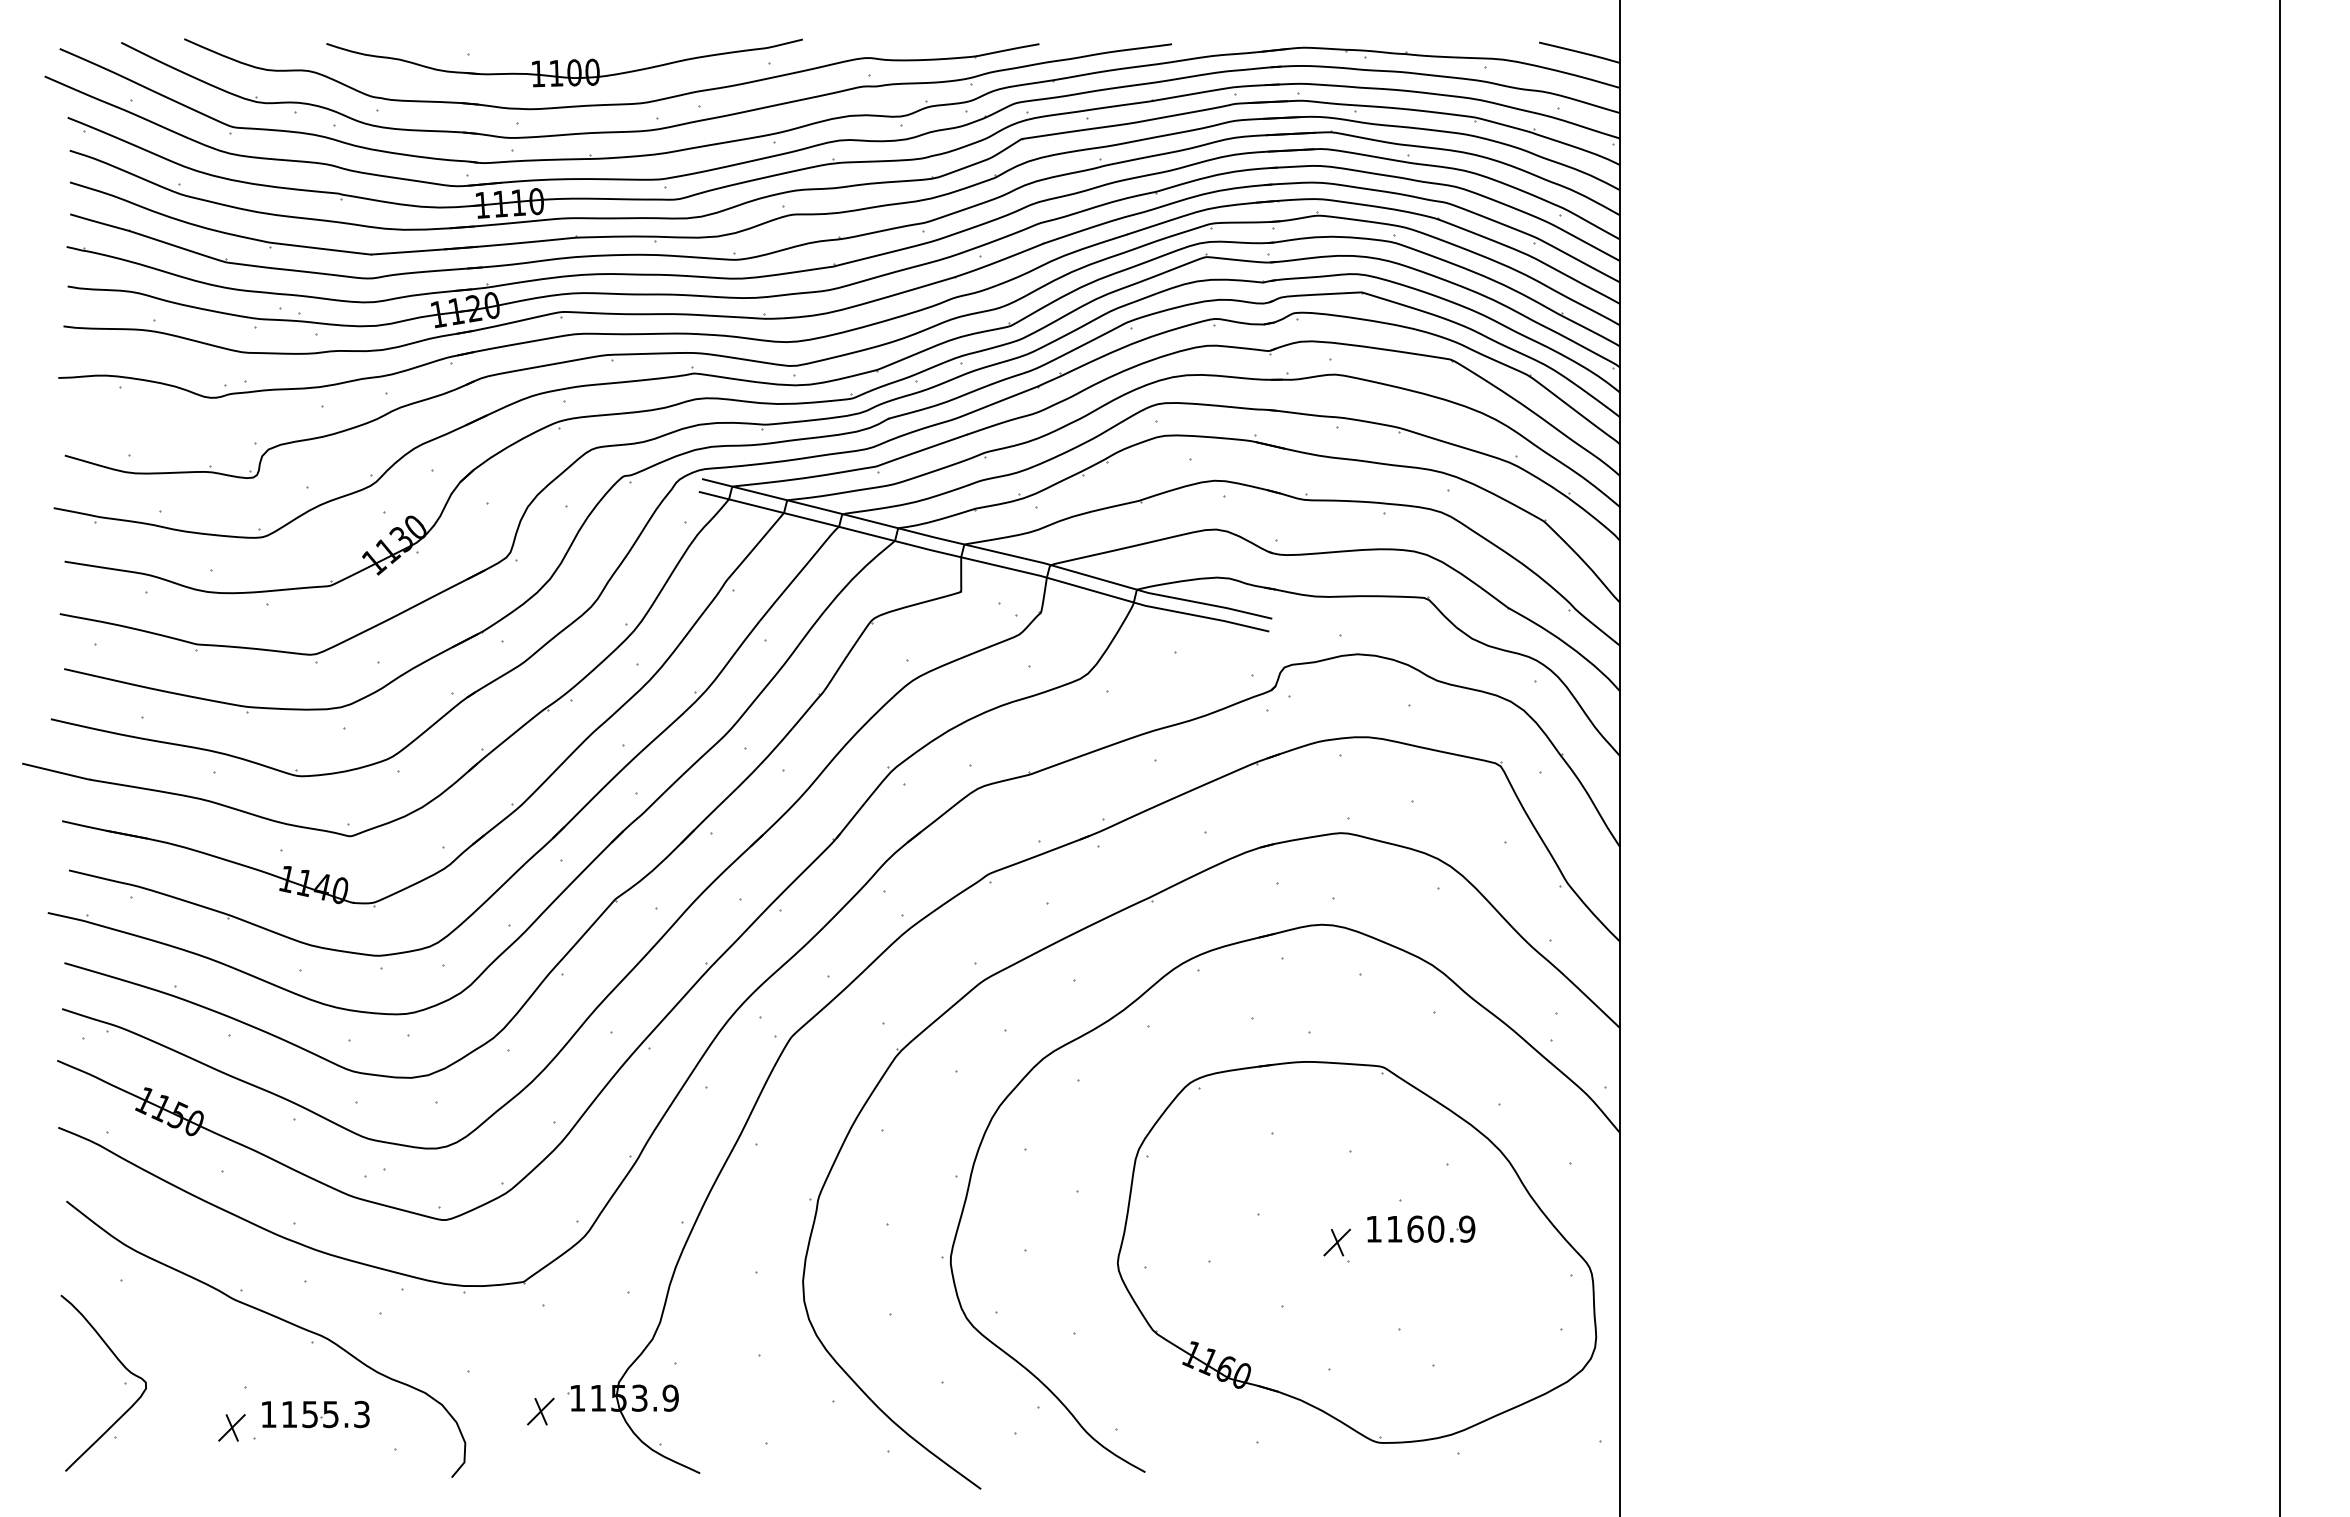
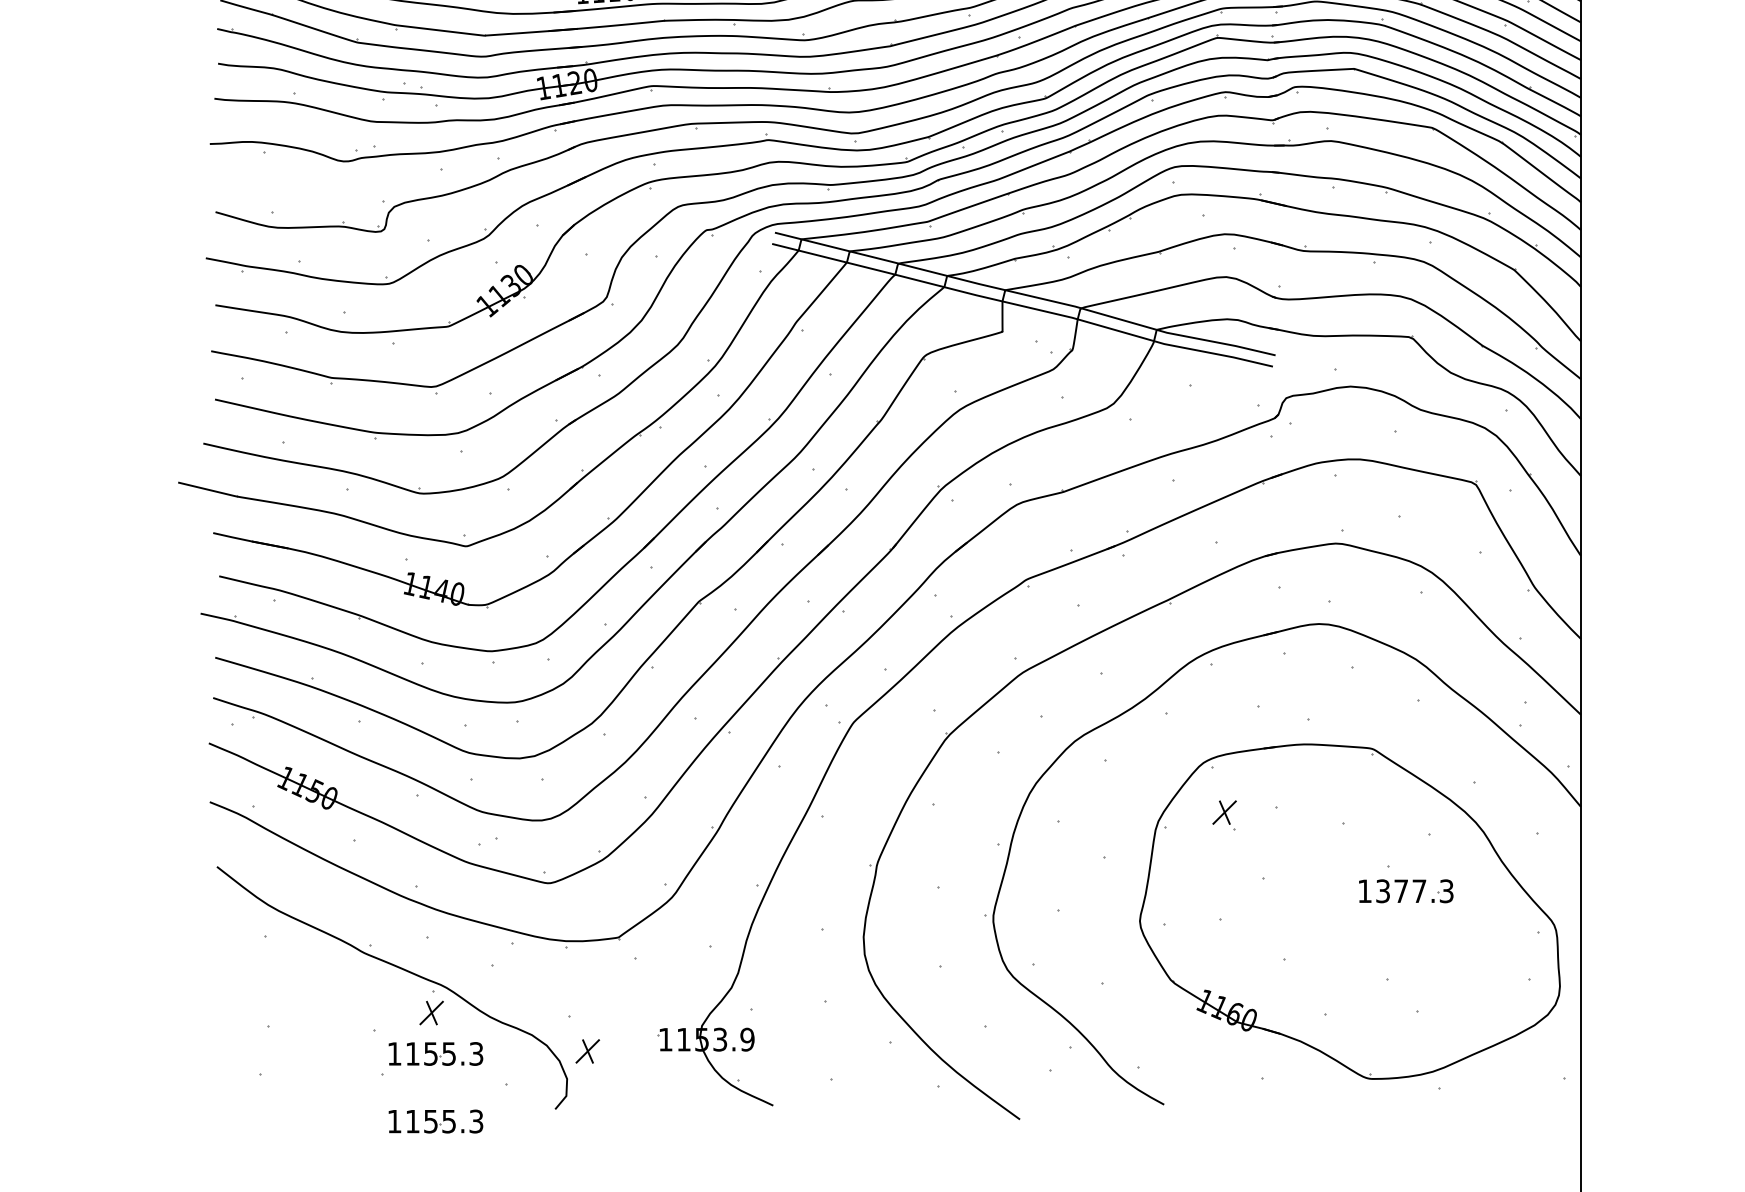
text: (1431, 1228) -> (1415, 890), 1160.9 -> 1377.3
part: (1336, 1245) -> (1223, 815), moved
curve: (124, 1368) -> (267, 1013), removed
part: (540, 1411) -> (587, 1051), moved
part: (231, 1427) -> (431, 1012), moved
part: (315, 1491) -> (435, 1121), added

